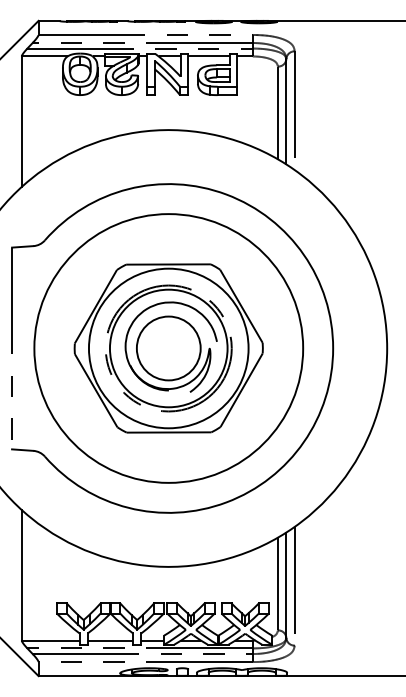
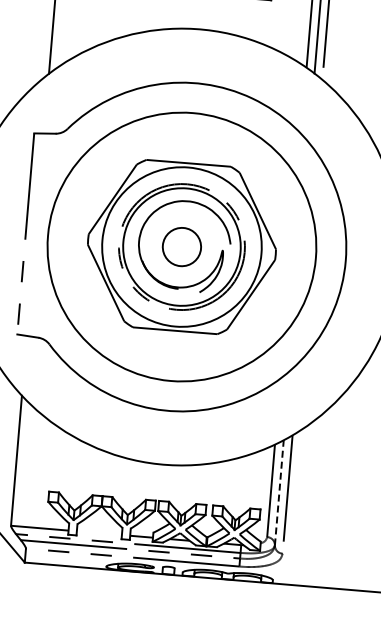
circle: (168, 348) -> (181, 247), size x0.6
line: (286, 585) -> (279, 493), solid -> dashed
line: (110, 640) -> (99, 533), removed

